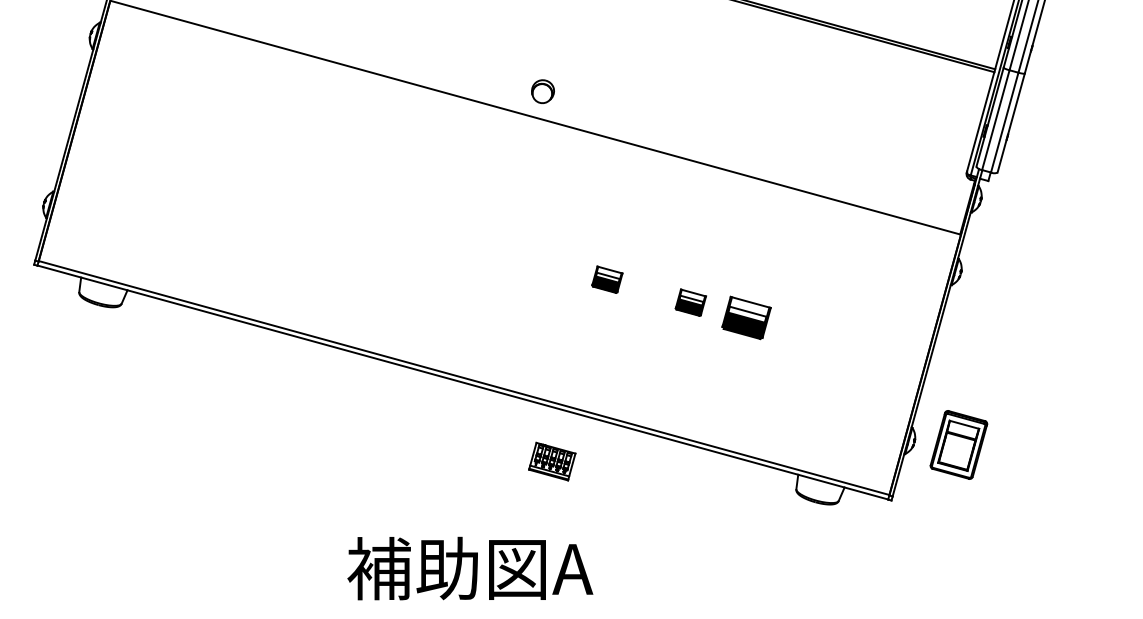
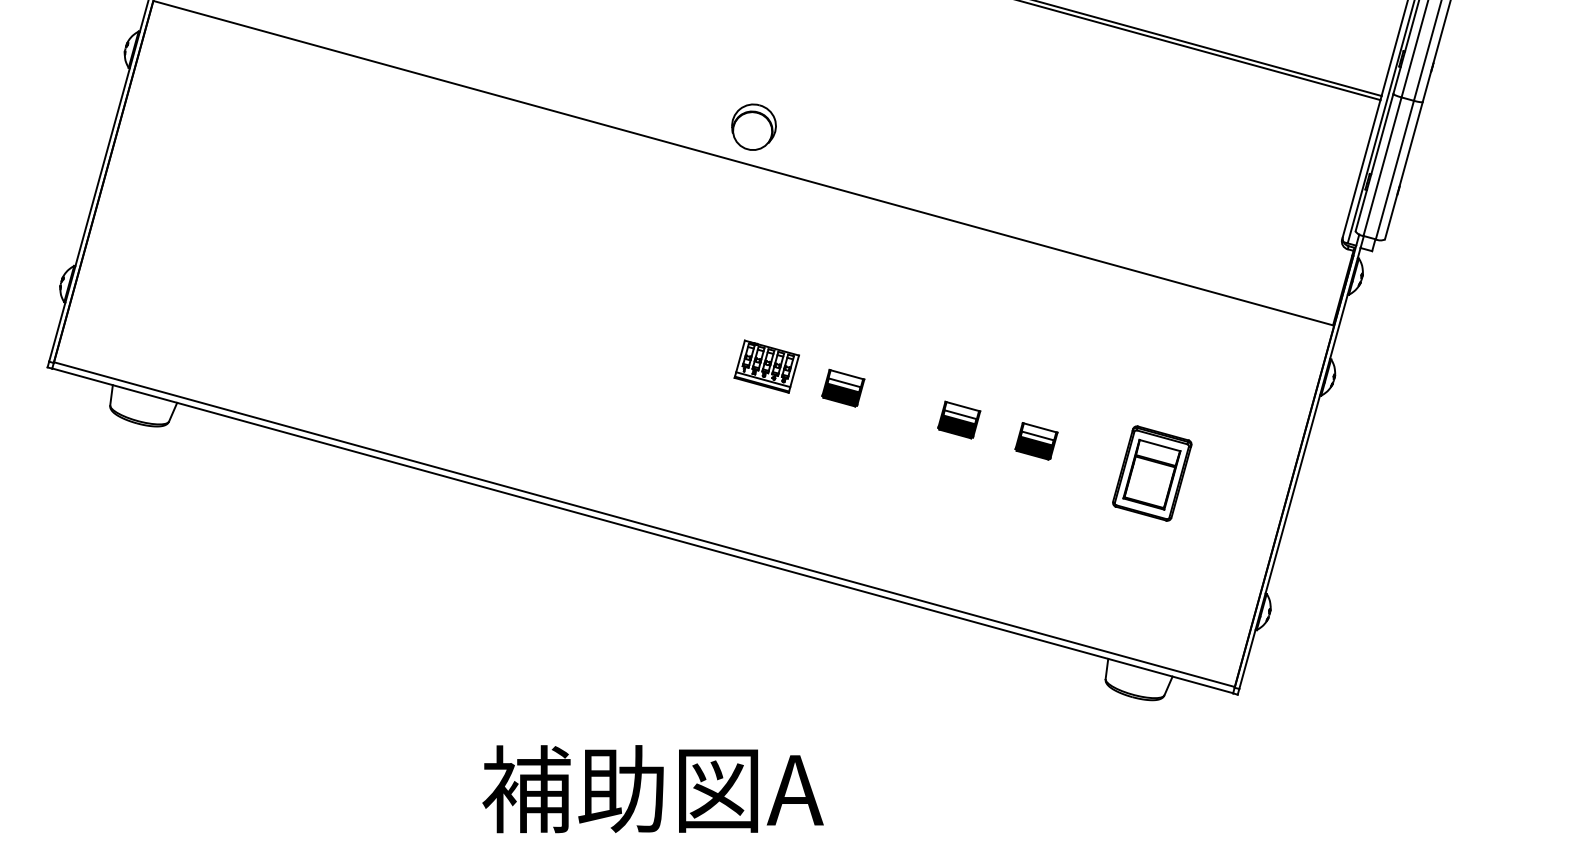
part: (542, 91) -> (753, 126), size x1.43
part: (746, 318) -> (1036, 441), size x0.62
part: (959, 444) -> (1152, 473), moved
part: (552, 461) -> (766, 366), moved

